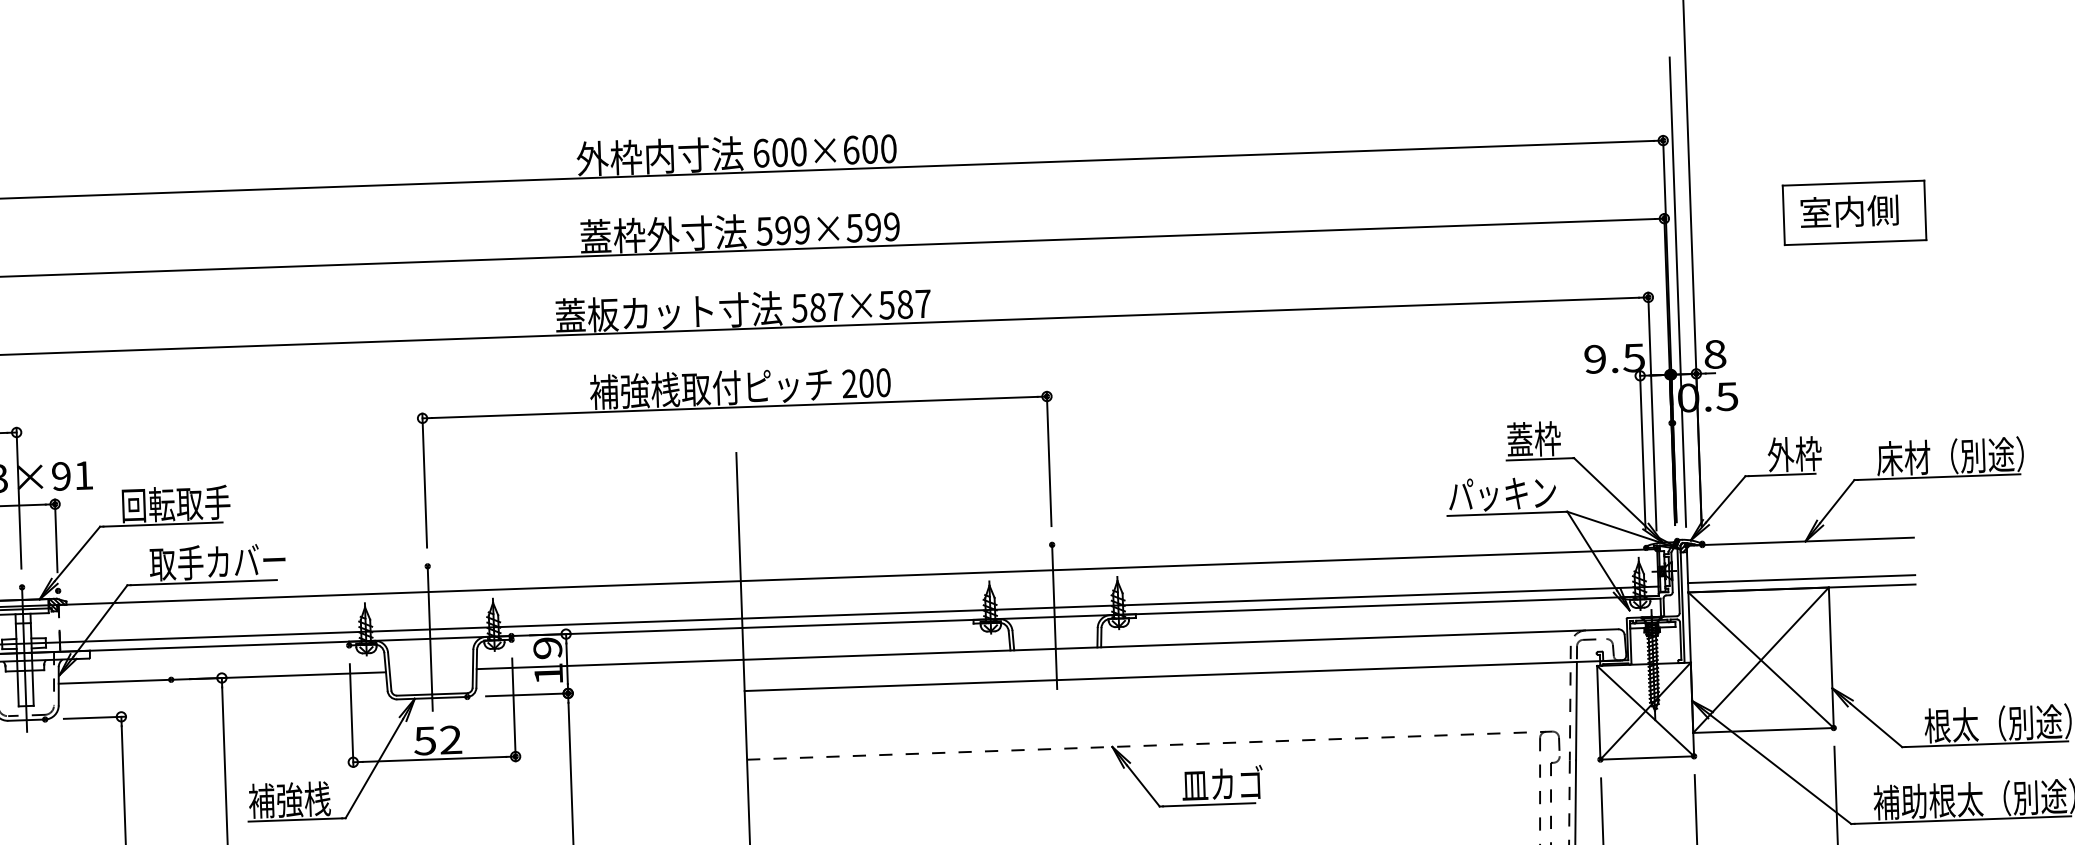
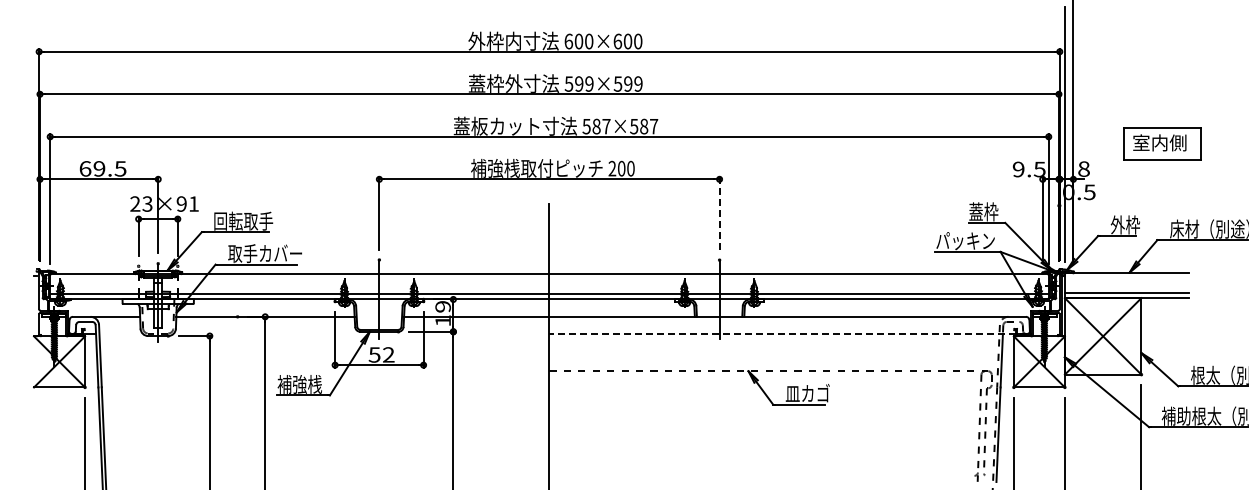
part: (1854, 212) -> (1162, 143), moved
line: (1049, 459) -> (719, 213), solid -> dashed
line: (1183, 675) -> (788, 333), solid -> dashed

